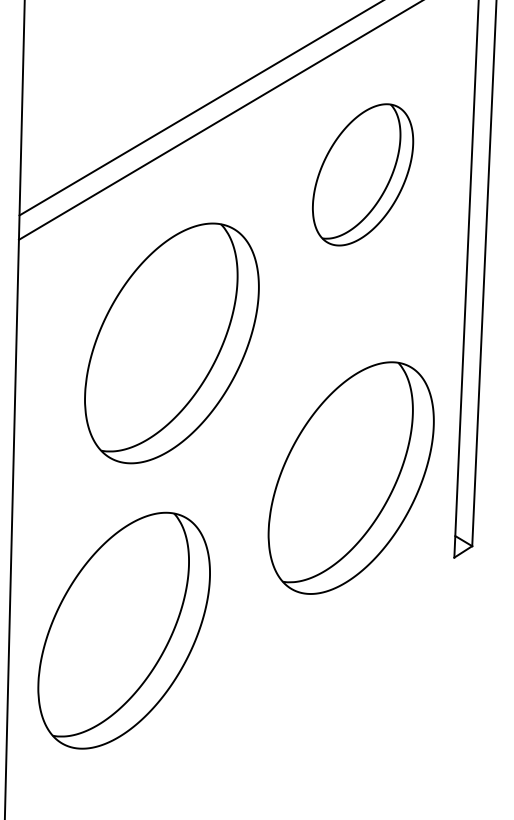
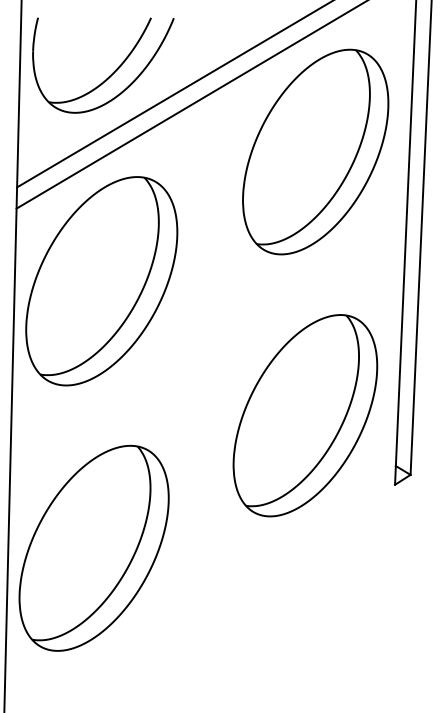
part: (128, 84) -> (111, 73), added
part: (362, 174) -> (315, 151), size x1.67
part: (171, 343) -> (101, 281), moved
part: (123, 630) -> (93, 548), moved

